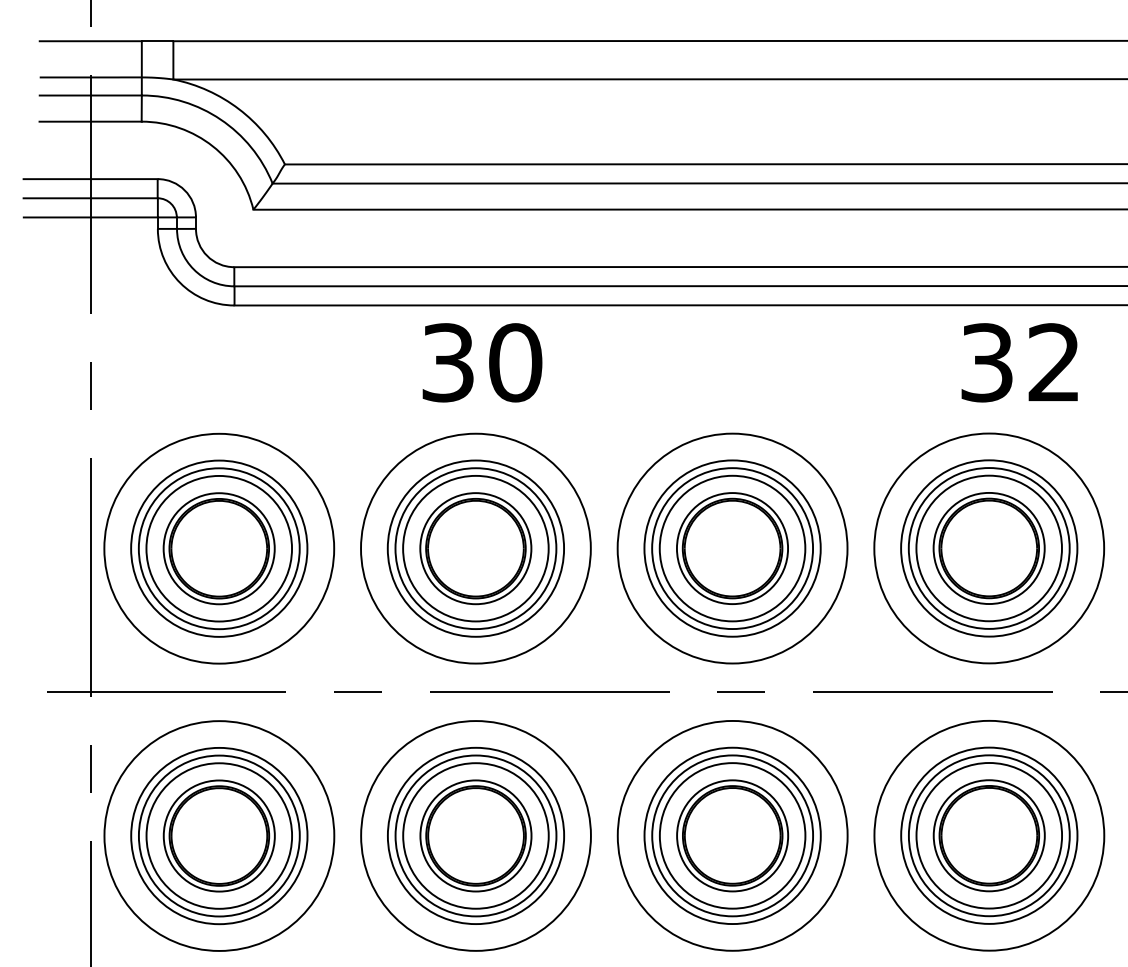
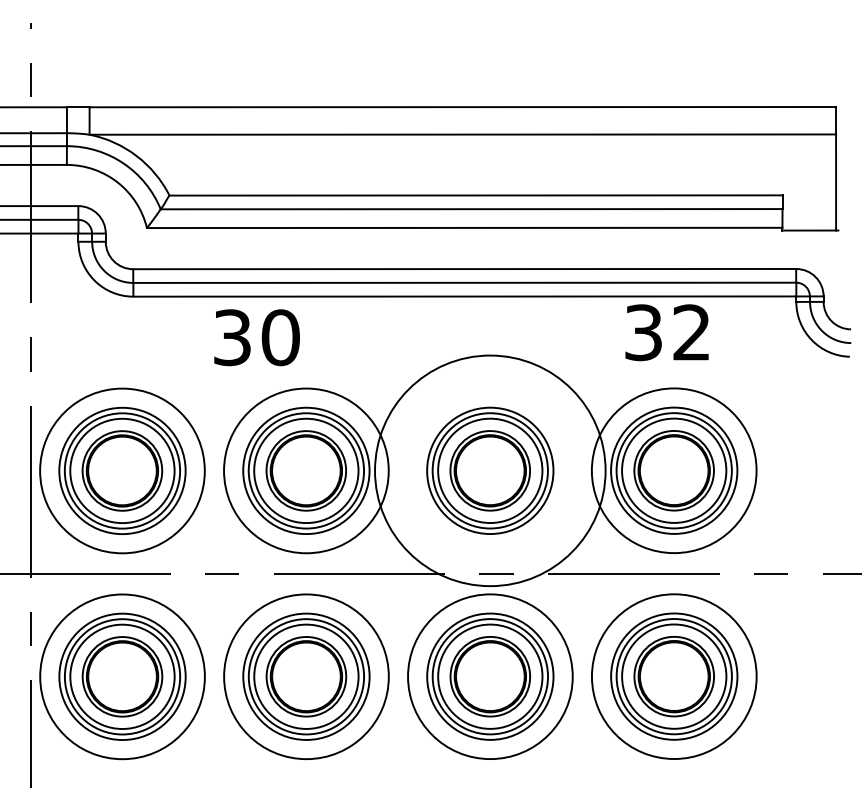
text: (481, 362) -> (256, 337), moved
text: (1018, 362) -> (666, 332), moved
circle: (731, 548) -> (489, 470), size x1.4

